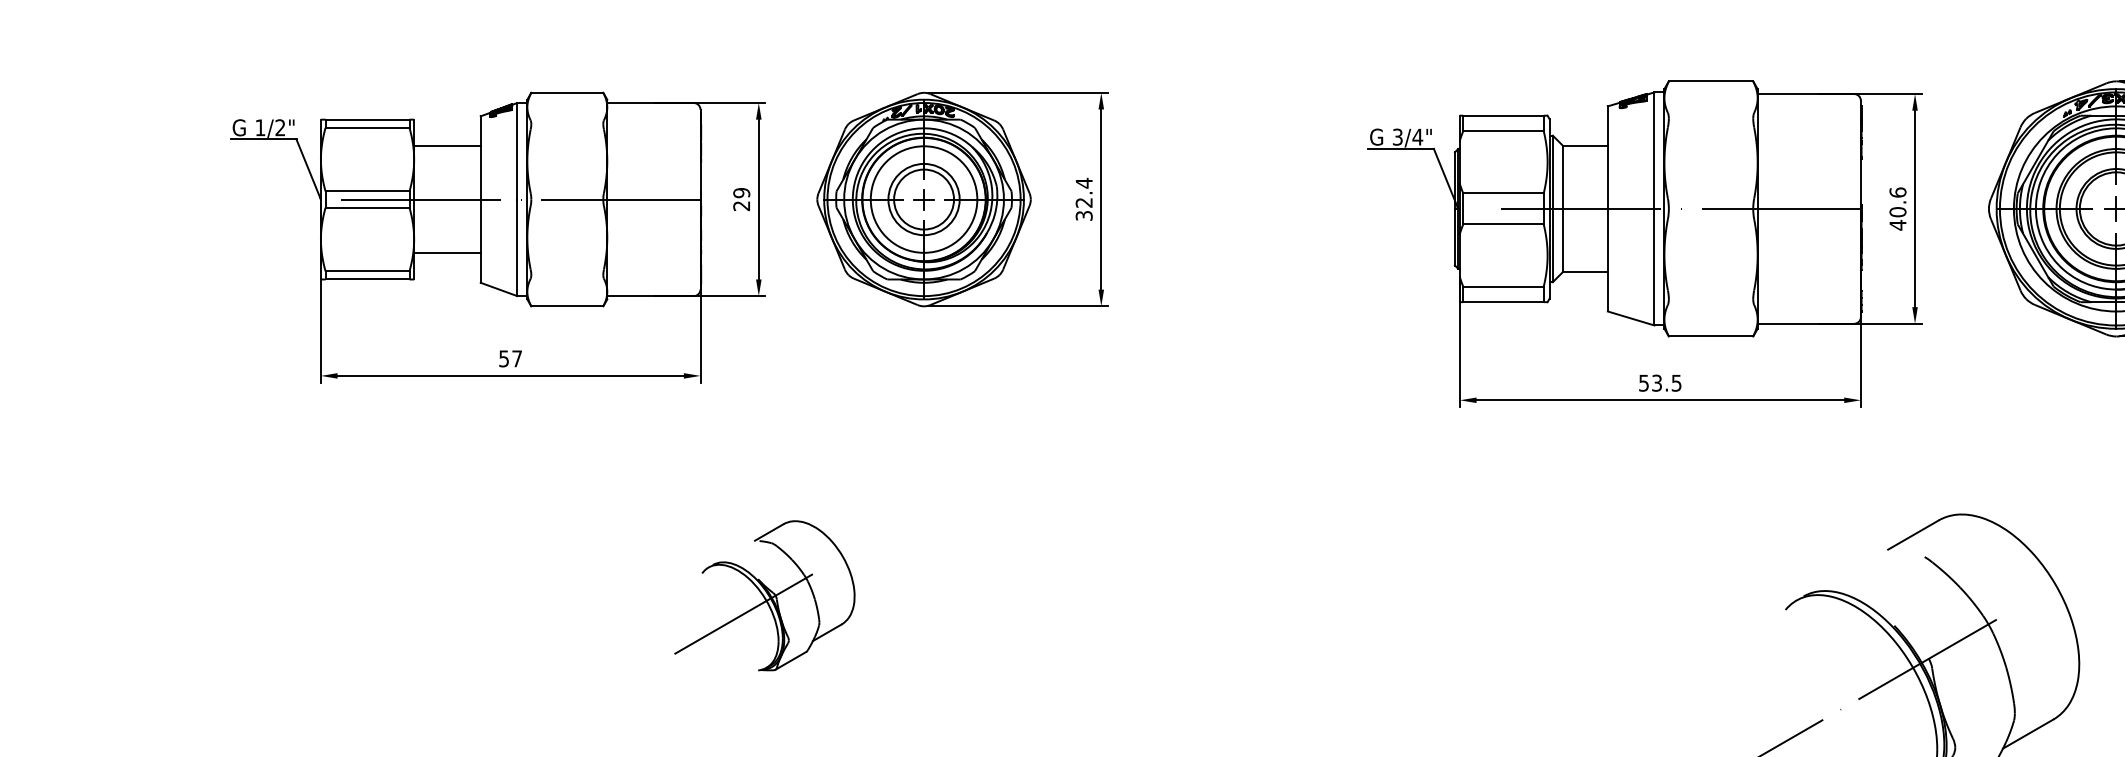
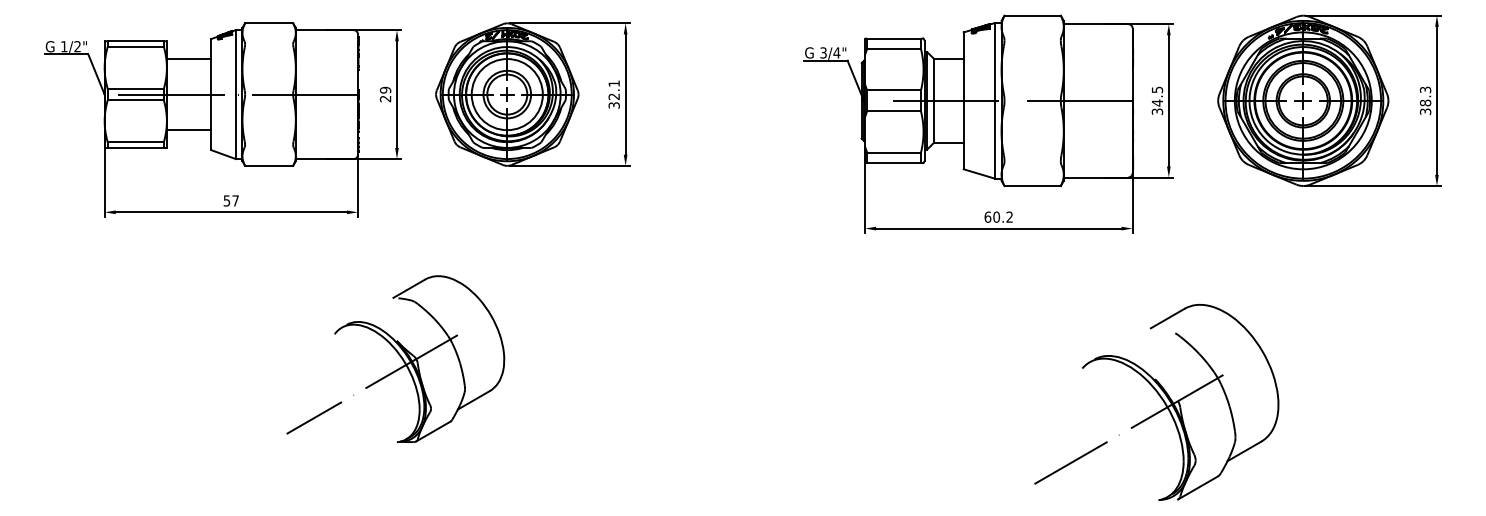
text: (1083, 182) -> (613, 83), 32.4 -> 32.1
text: (1898, 208) -> (1157, 100), 40.6 -> 34.5
text: (1659, 382) -> (998, 216), 53.5 -> 60.2
part: (756, 594) -> (395, 358), size x1.67

